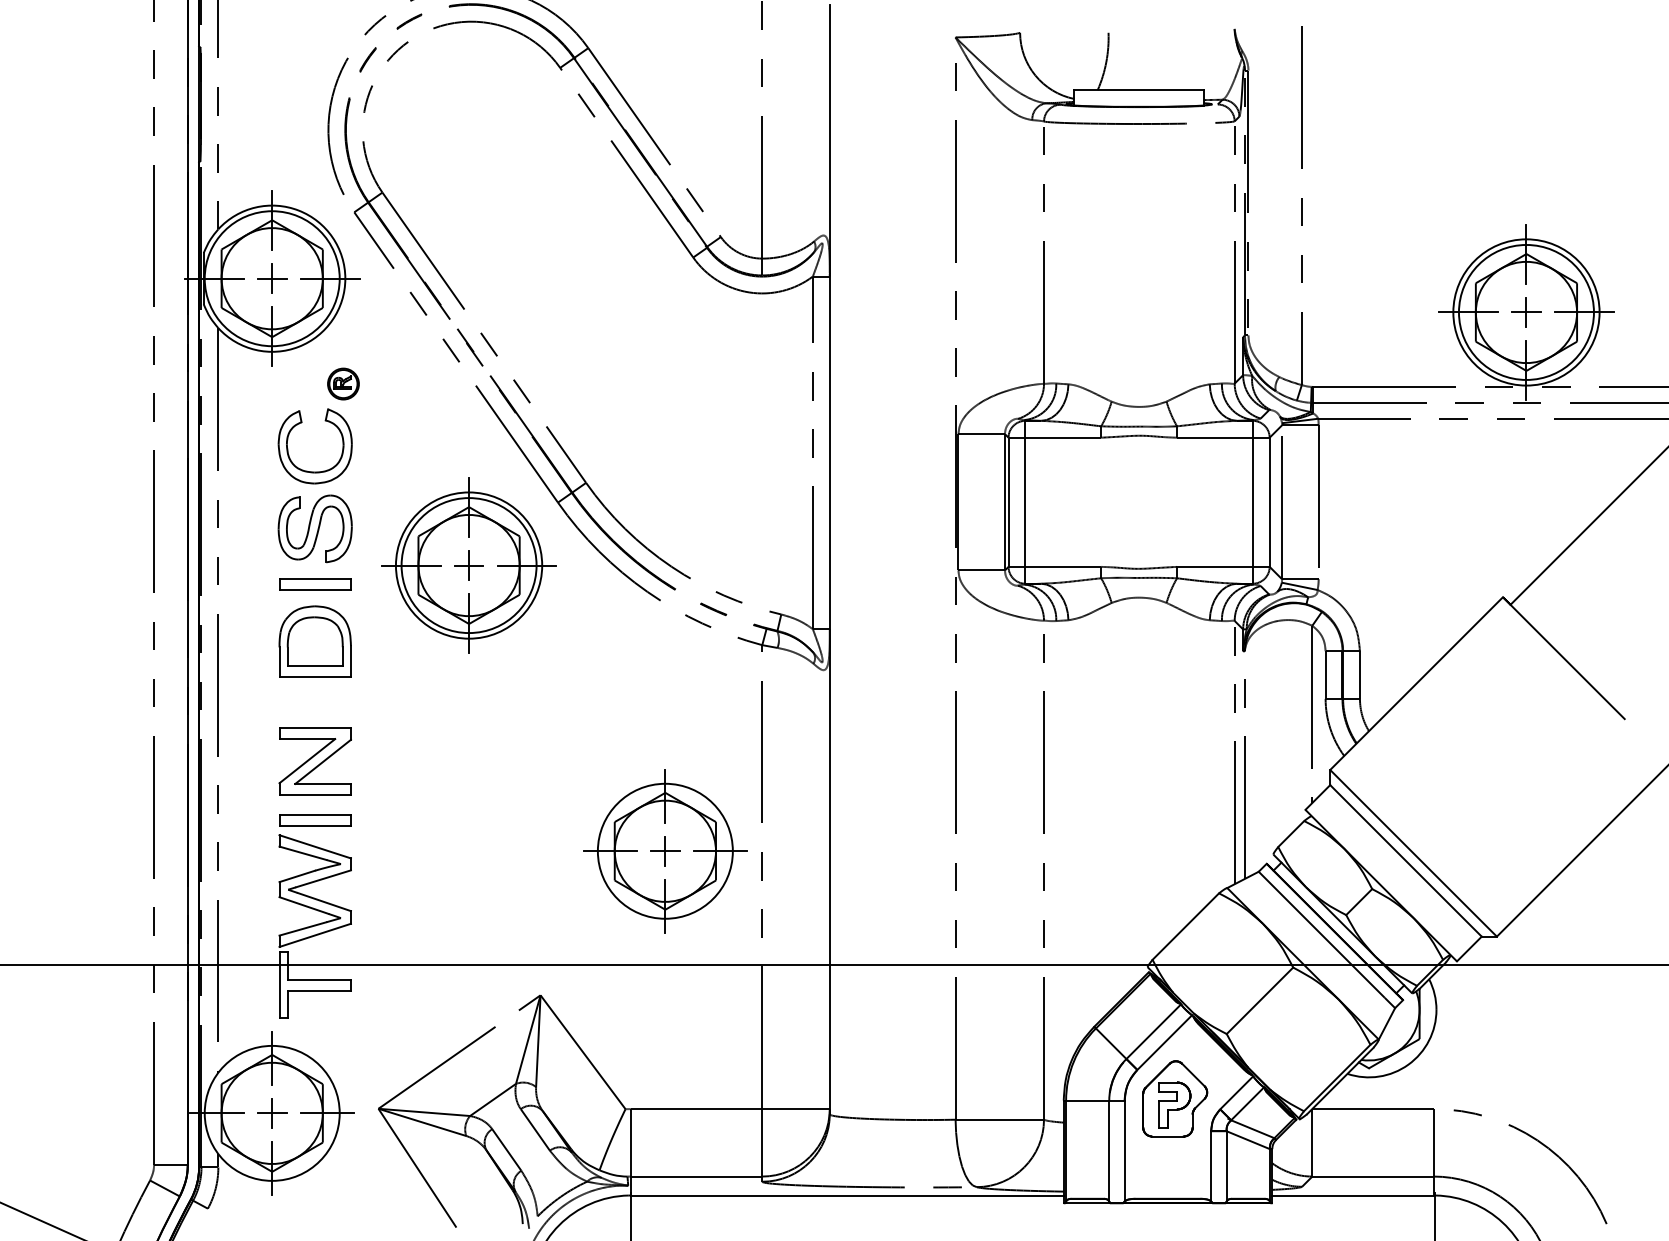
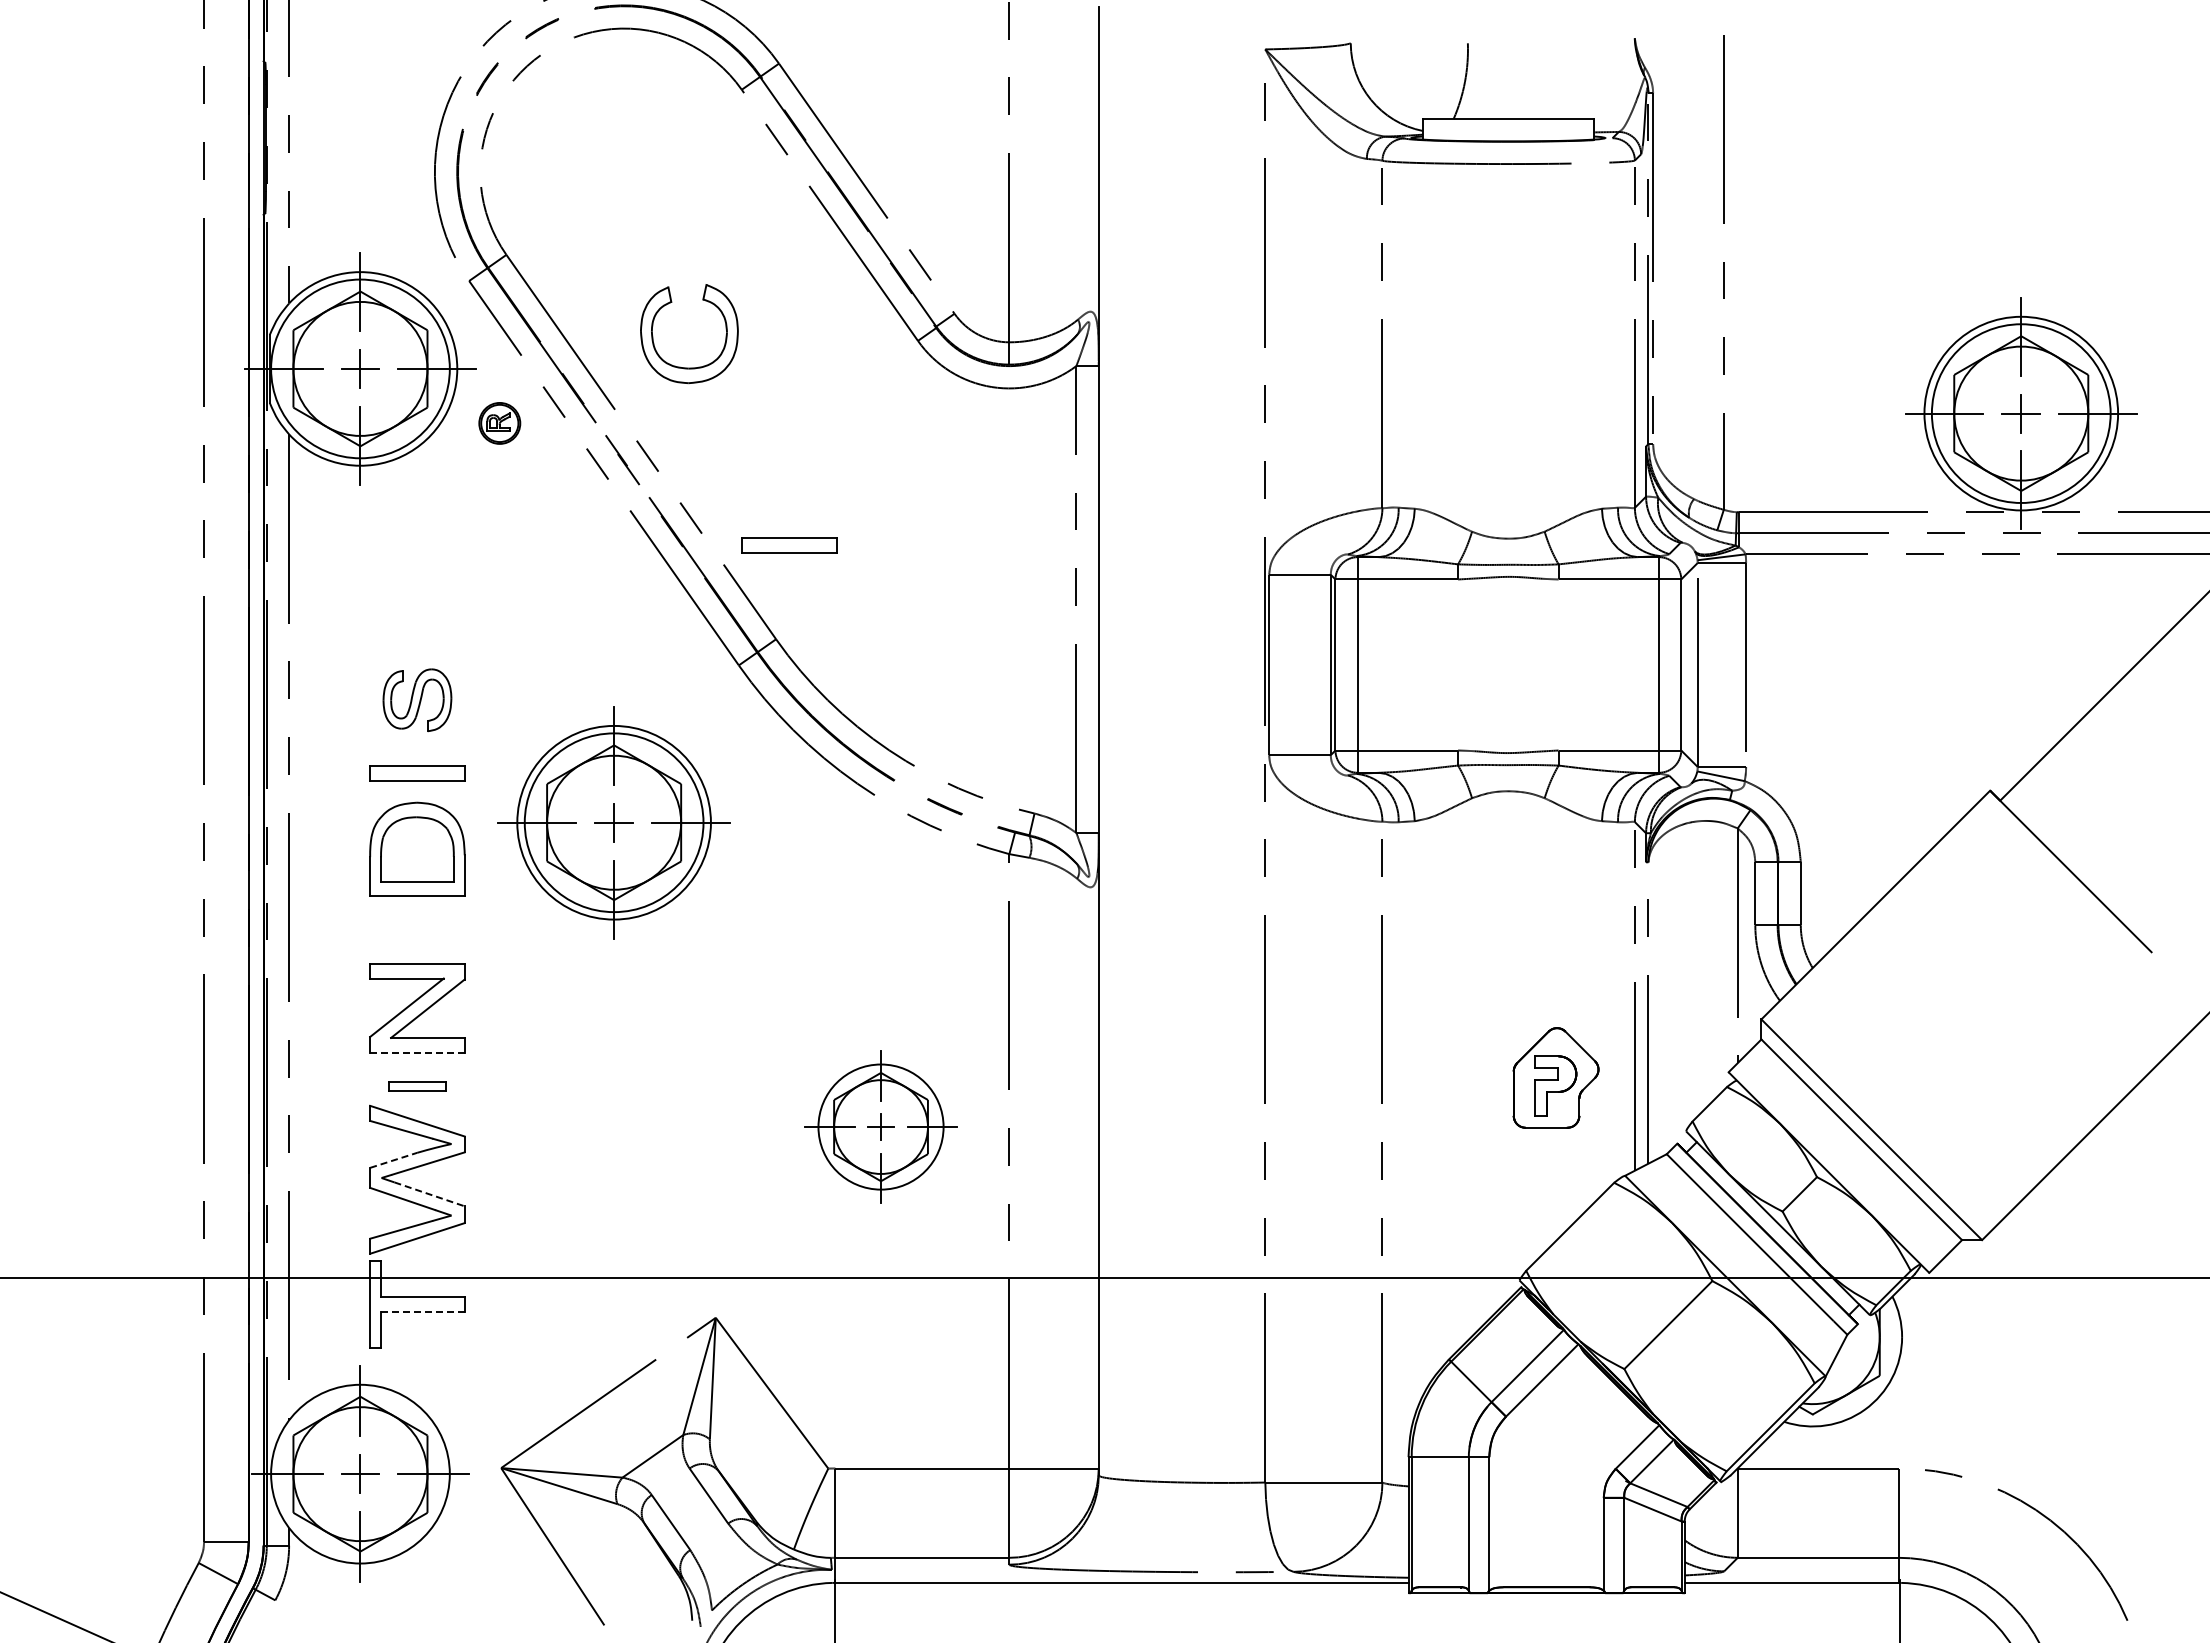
part: (343, 384) -> (499, 423), moved
part: (596, 412) -> (789, 545), added
part: (315, 471) -> (689, 367), moved
part: (315, 529) -> (417, 700), size x0.7
part: (468, 565) -> (613, 822), moved
line: (314, 794) -> (416, 1052), solid -> dashed
part: (315, 820) -> (417, 1086), size x0.6
part: (664, 850) -> (880, 1126), size x0.7
line: (297, 876) -> (393, 1160), solid -> dashed
line: (325, 902) -> (430, 1194), solid -> dashed
line: (319, 991) -> (422, 1312), solid -> dashed
part: (1174, 1098) -> (1555, 1077), moved

